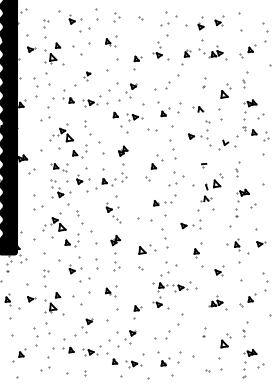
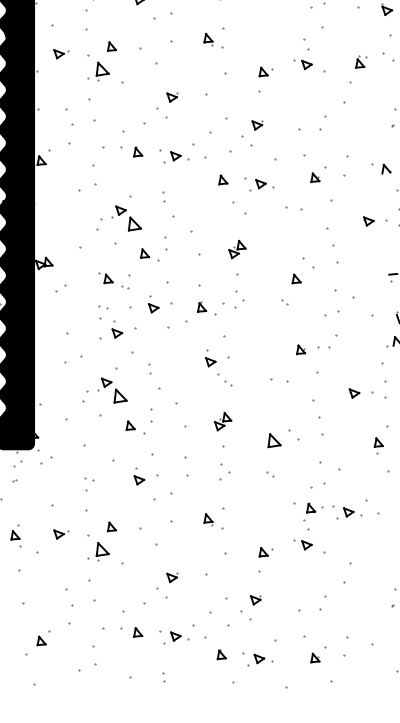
part: (87, 76) -> (168, 105), size x1.67
part: (145, 219) -> (280, 380), size x0.62

